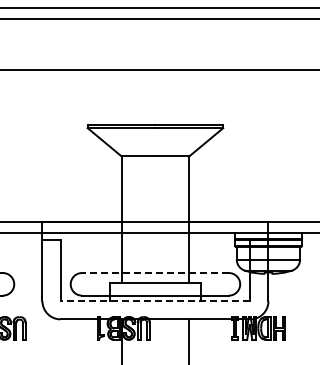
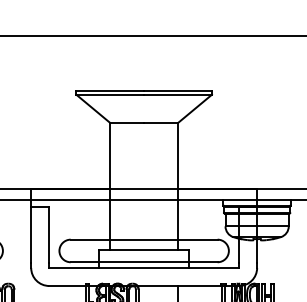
line: (154, 273) -> (143, 240), dashed -> solid
line: (155, 301) -> (144, 268), dashed -> solid

